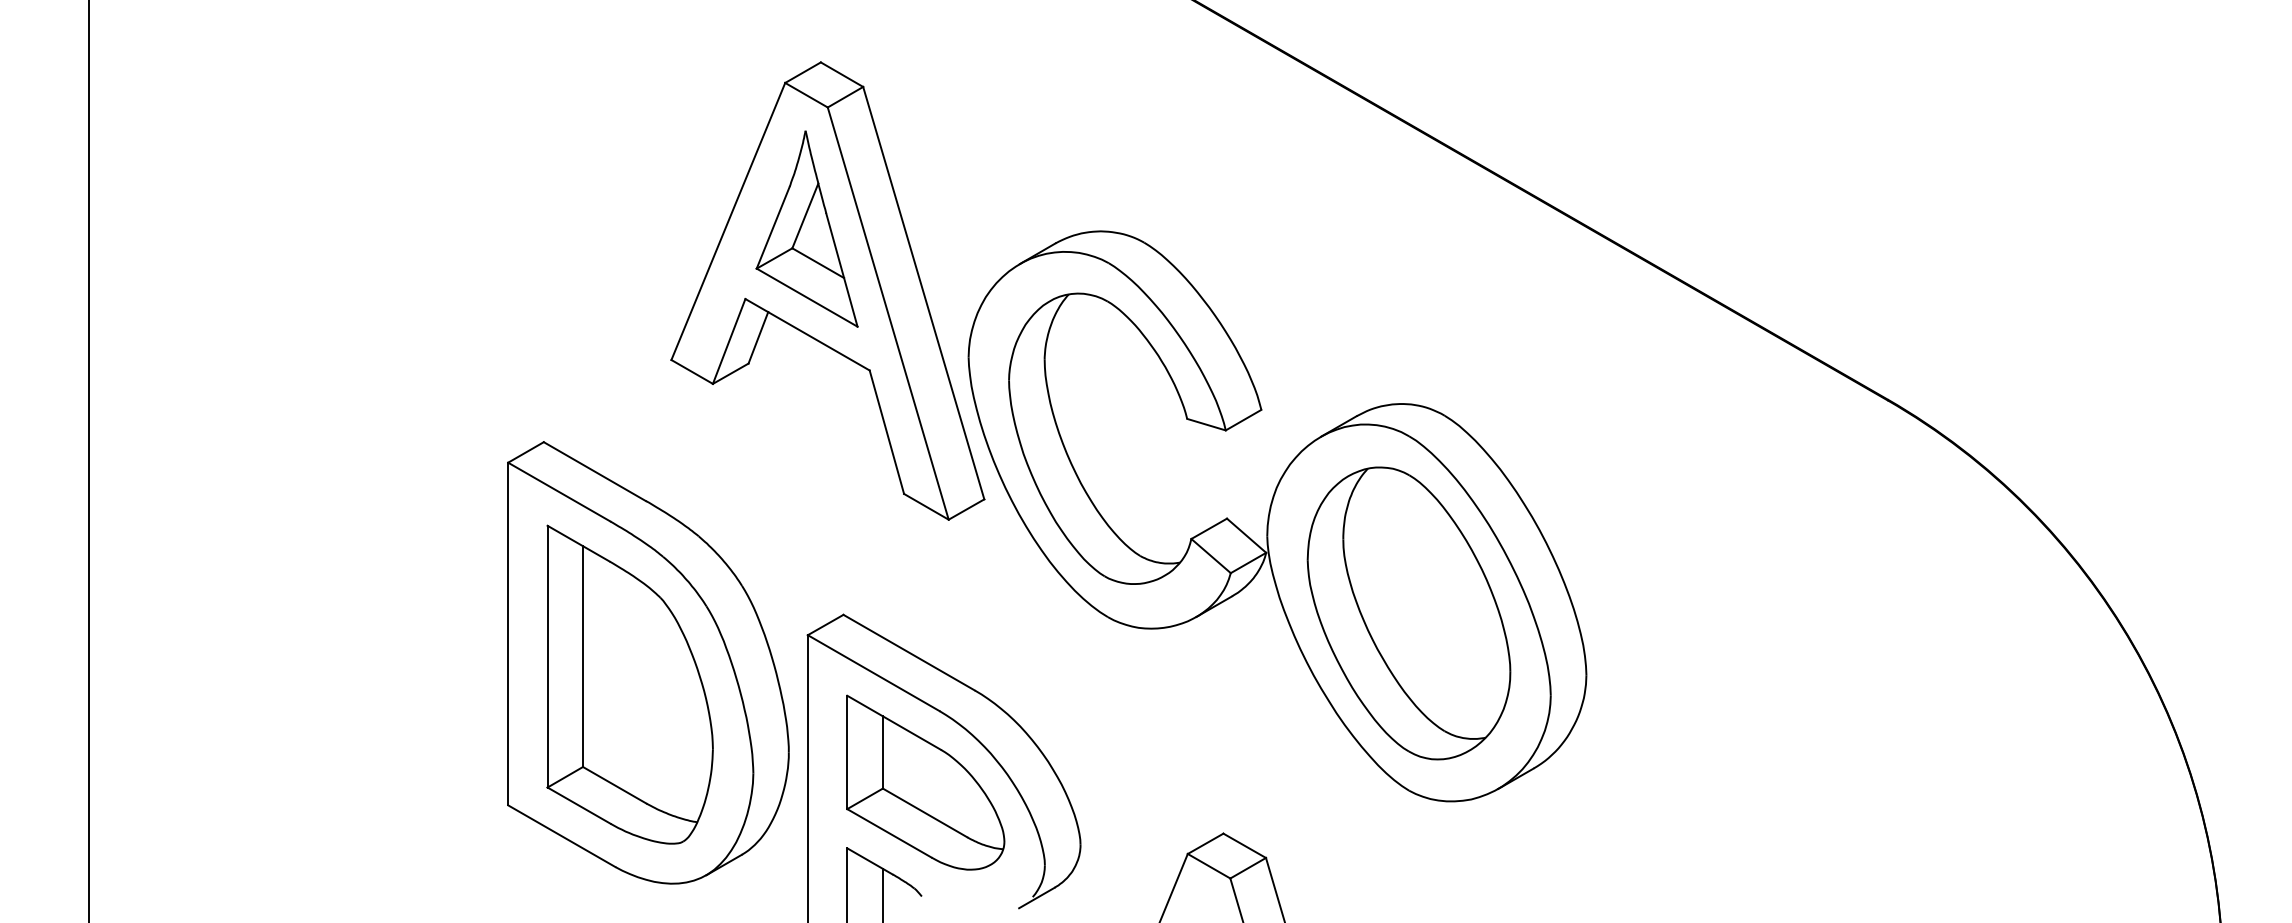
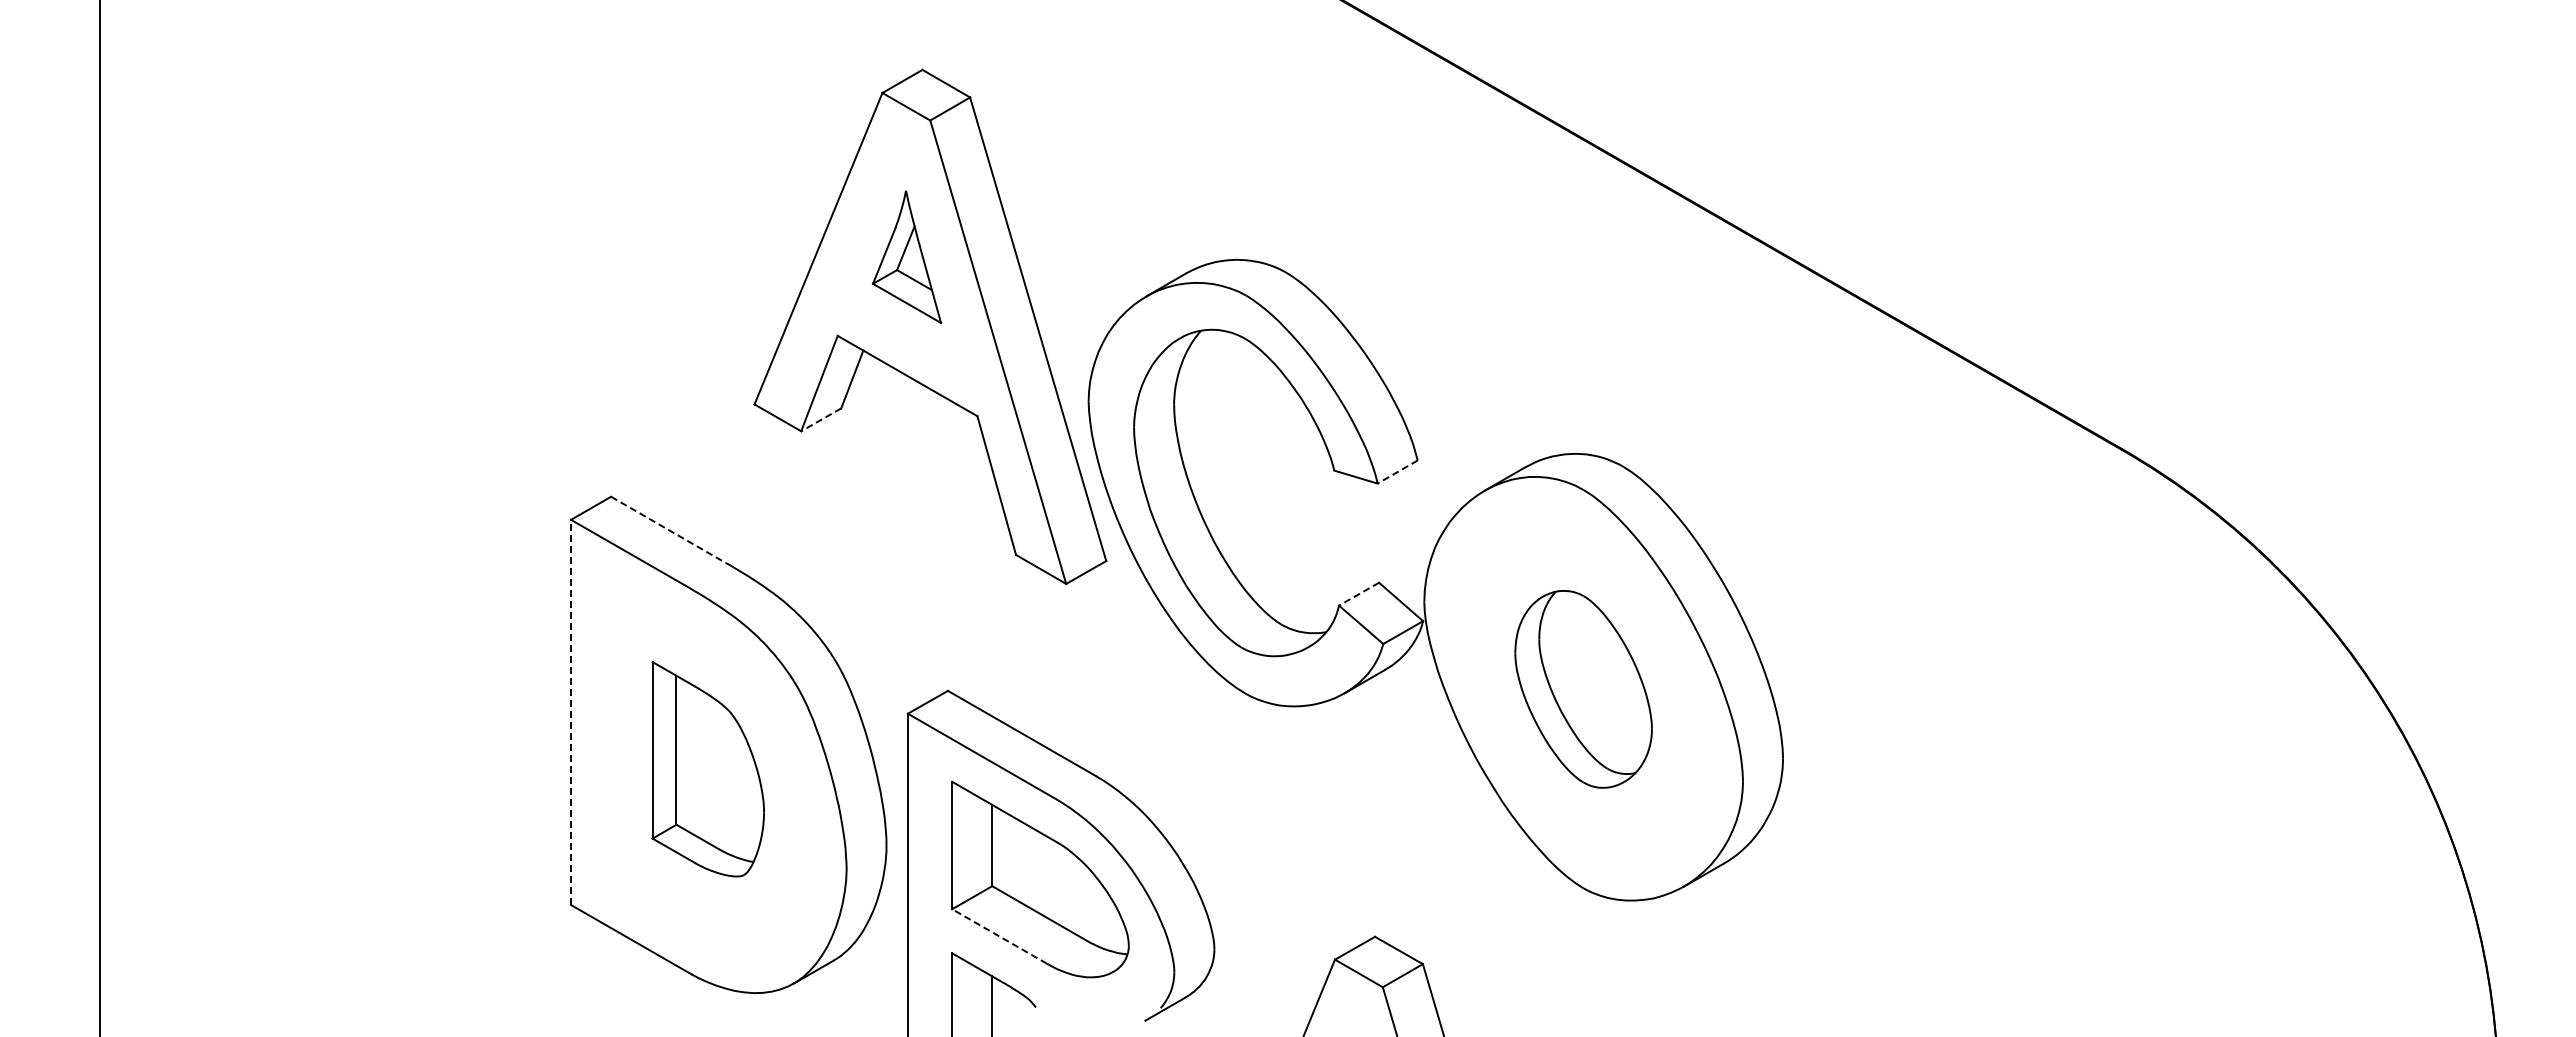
part: (806, 228) -> (906, 256), size x0.6
line: (730, 374) -> (820, 420), solid -> dashed
line: (1243, 420) -> (1397, 472), solid -> dashed
line: (594, 472) -> (668, 530), solid -> dashed
line: (1208, 529) -> (1358, 594), solid -> dashed
part: (1408, 613) -> (1583, 689), size x0.6
line: (508, 634) -> (571, 712), solid -> dashed
part: (630, 683) -> (708, 768), size x0.6
line: (889, 833) -> (999, 936), solid -> dashed

